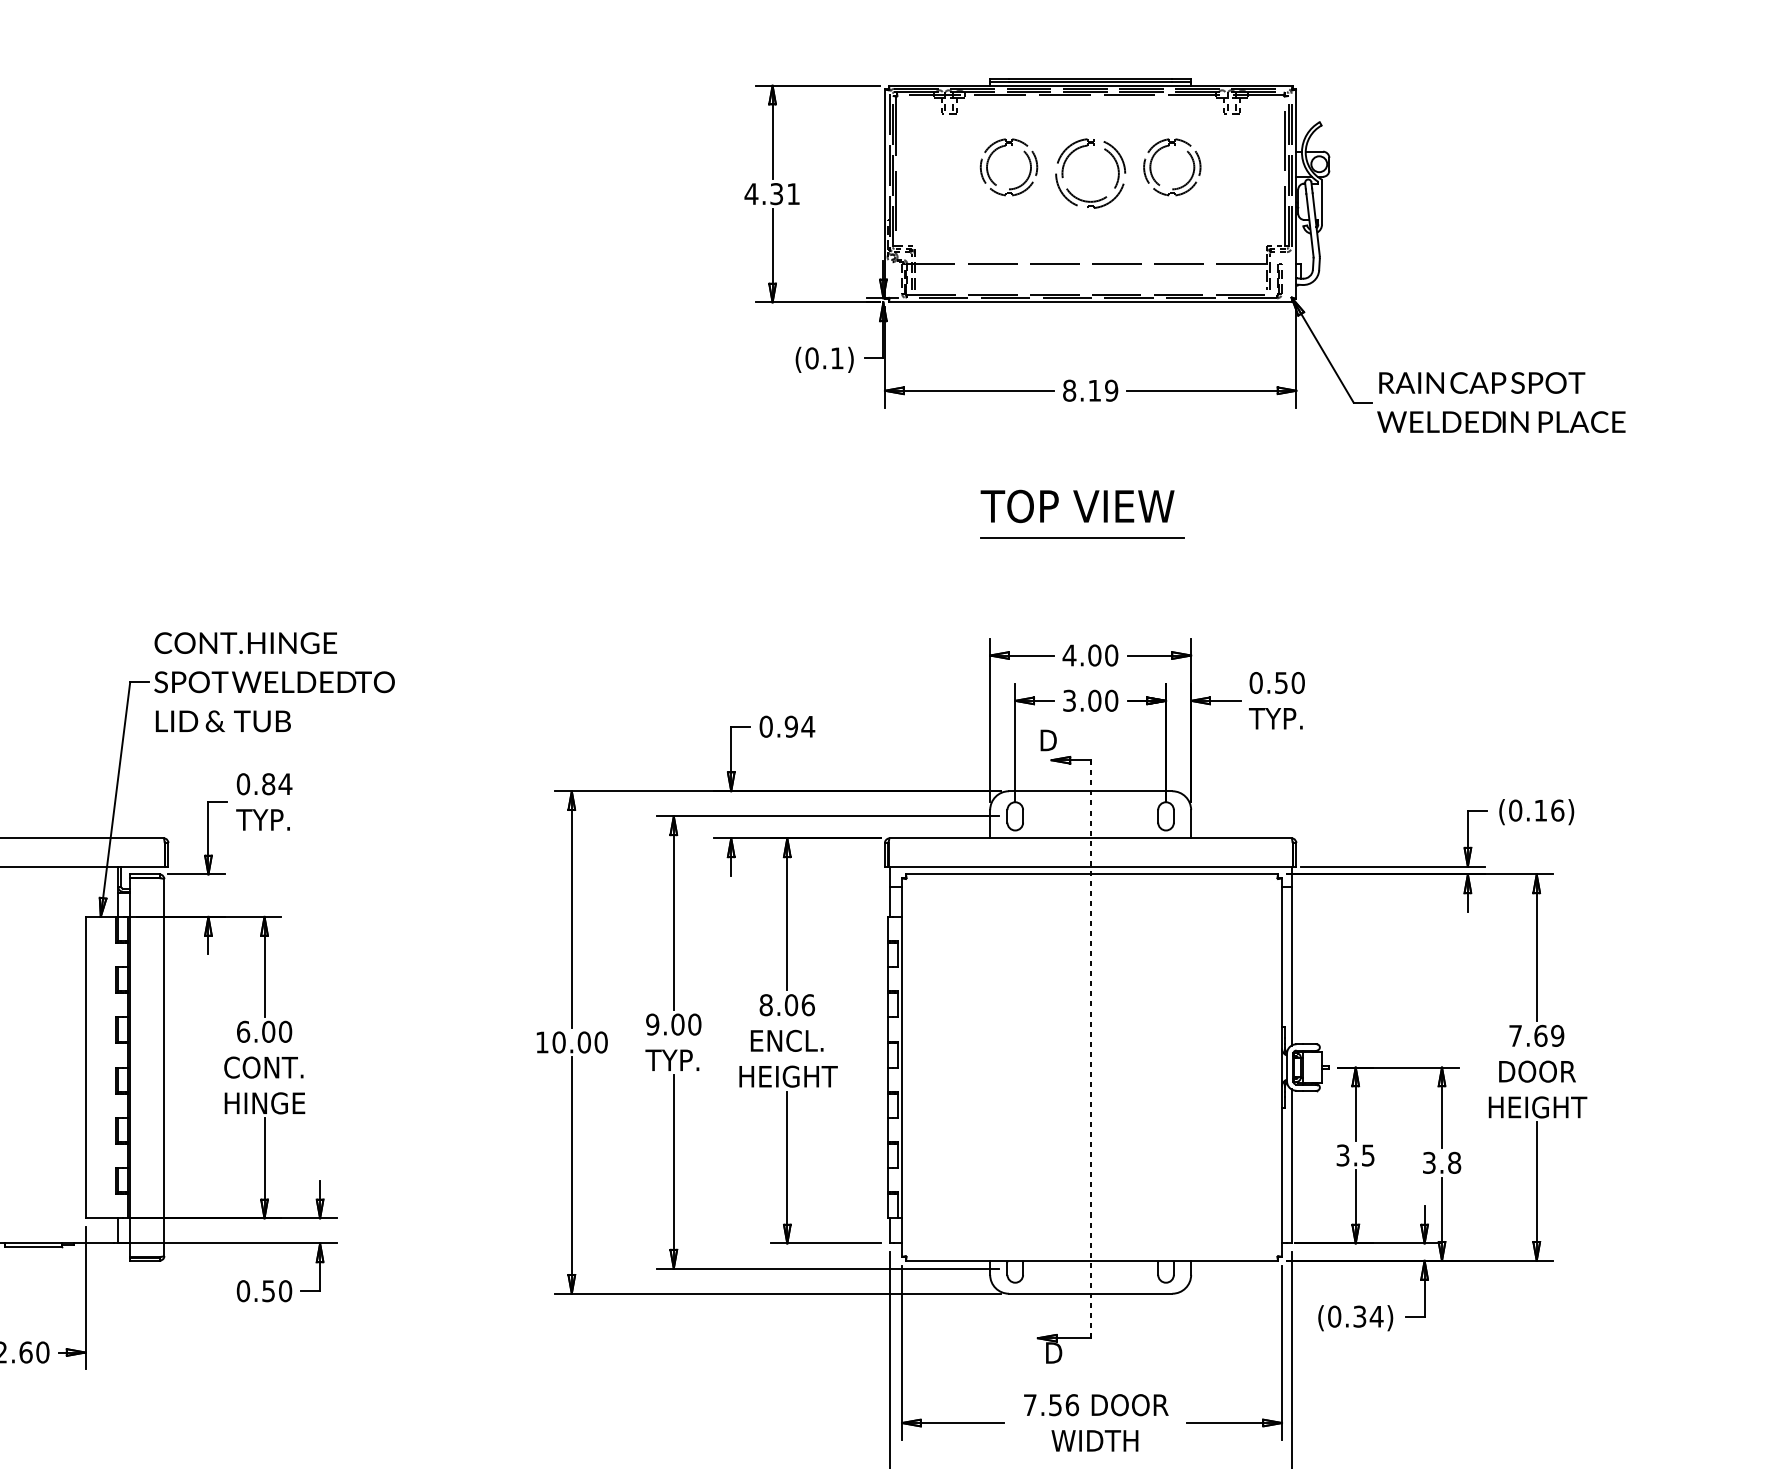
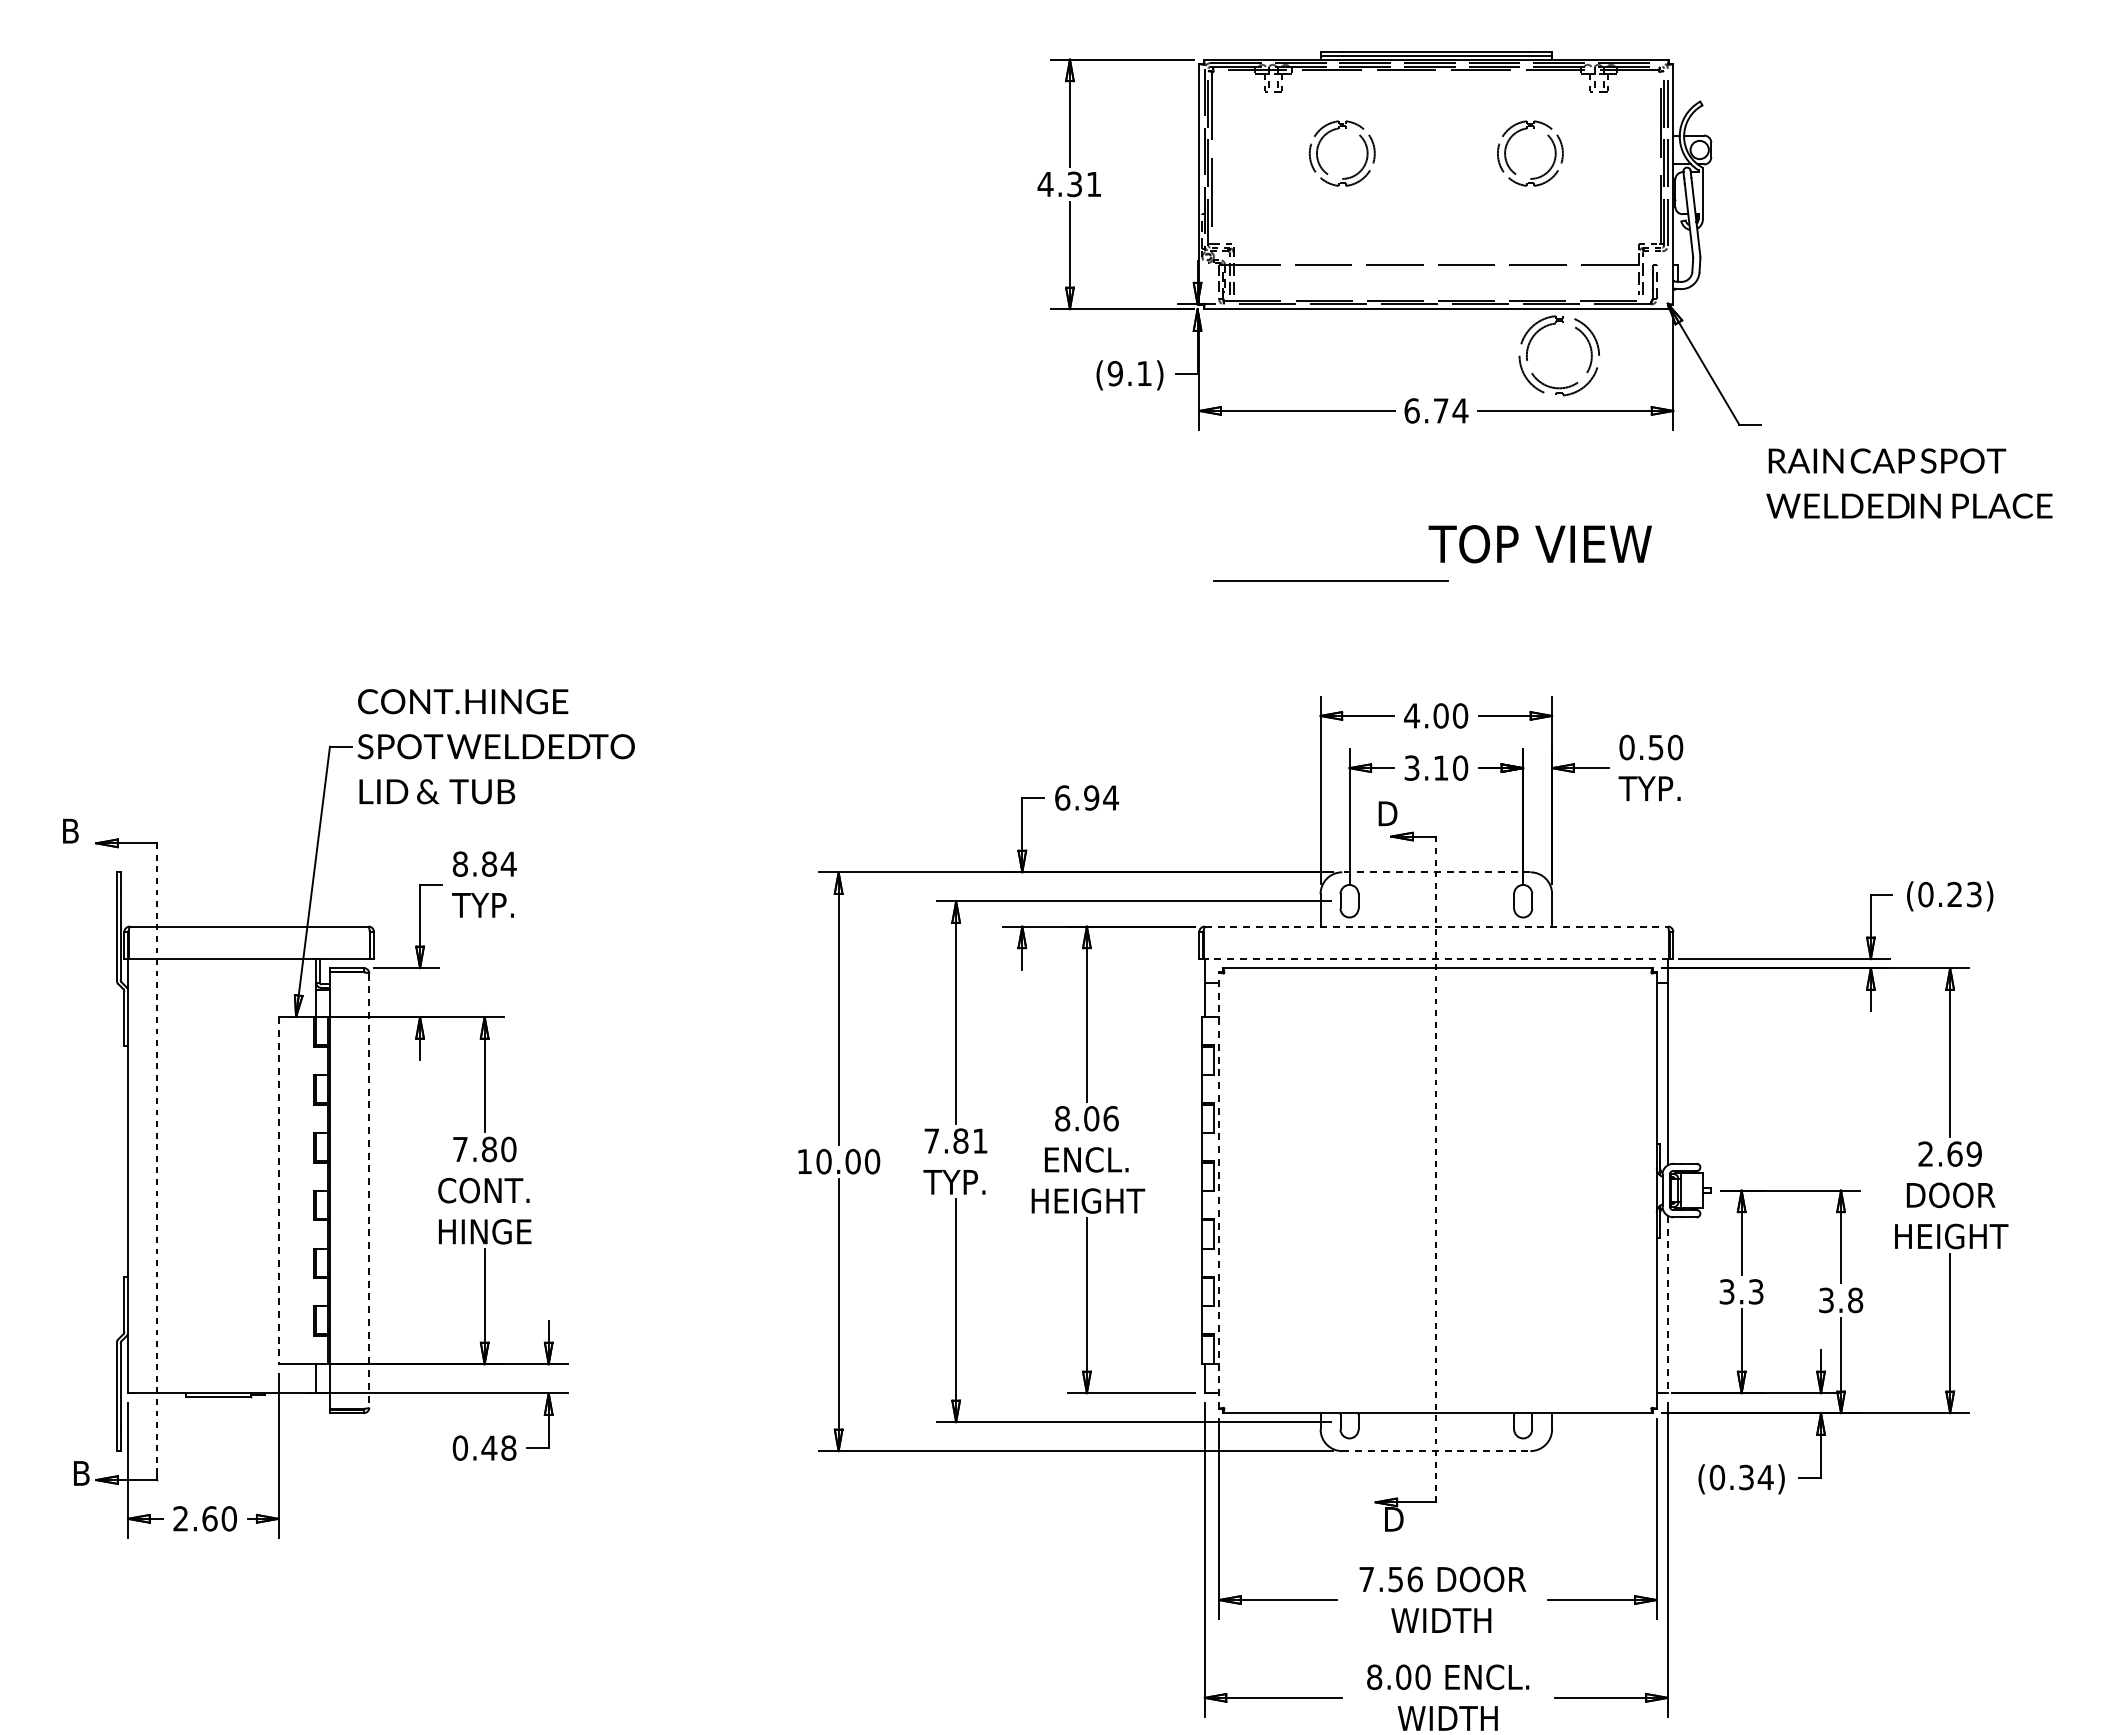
part: (1064, 165) -> (1529, 346), moved
text: (812, 358) -> (1115, 373), (0.1) -> (9.1)
text: (1090, 390) -> (1436, 410), 8.19 -> 6.74
text: (1501, 402) -> (1909, 483), moved
text: (1076, 506) -> (1539, 544), moved
line: (1082, 537) -> (1330, 580), moved
text: (1094, 700) -> (1440, 767), 3.00 -> 3.10
text: (766, 726) -> (1062, 797), 0.94 -> 6.94
text: (243, 783) -> (460, 863), 0.84 -> 8.84
line: (1089, 791) -> (1435, 872), solid -> dashed
text: (1549, 810) -> (1964, 894), (0.16) -> (0.23)
line: (1090, 838) -> (1436, 926), solid -> dashed
line: (1090, 866) -> (1436, 959), solid -> dashed
text: (673, 1024) -> (955, 1140), 9.00 -> 7.81
text: (256, 1031) -> (475, 1149), 6.00 -> 7.80
text: (1515, 1035) -> (1925, 1153), 7.69 -> 2.69
line: (85, 1067) -> (278, 1190), solid -> dashed
line: (902, 1067) -> (1219, 1190), solid -> dashed
line: (164, 1068) -> (369, 1191), solid -> dashed
text: (1368, 1155) -> (1756, 1291), 3.5 -> 3.3
line: (1291, 1166) -> (1667, 1304), solid -> dashed
text: (276, 1290) -> (498, 1447), 0.50 -> 0.48
line: (1090, 1294) -> (1436, 1451), solid -> dashed

